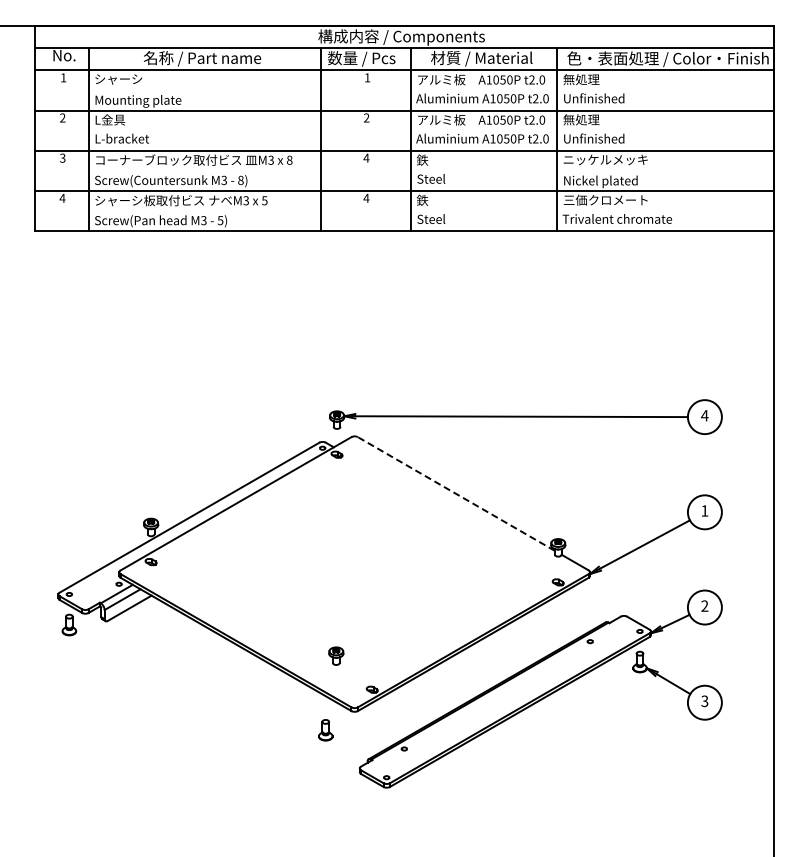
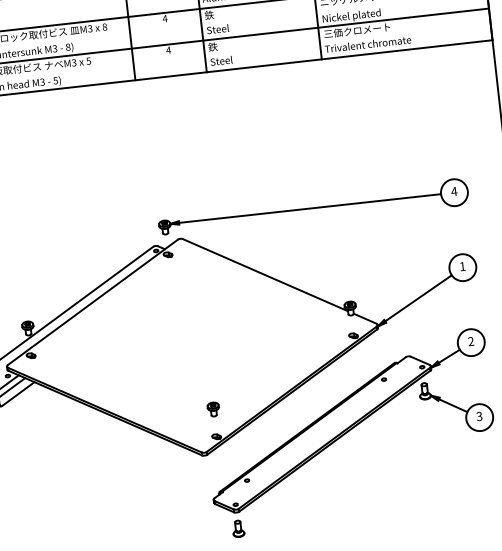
line: (456, 494) -> (265, 275), dashed -> solid
part: (336, 655) -> (213, 408), moved
part: (325, 730) -> (238, 529), moved

